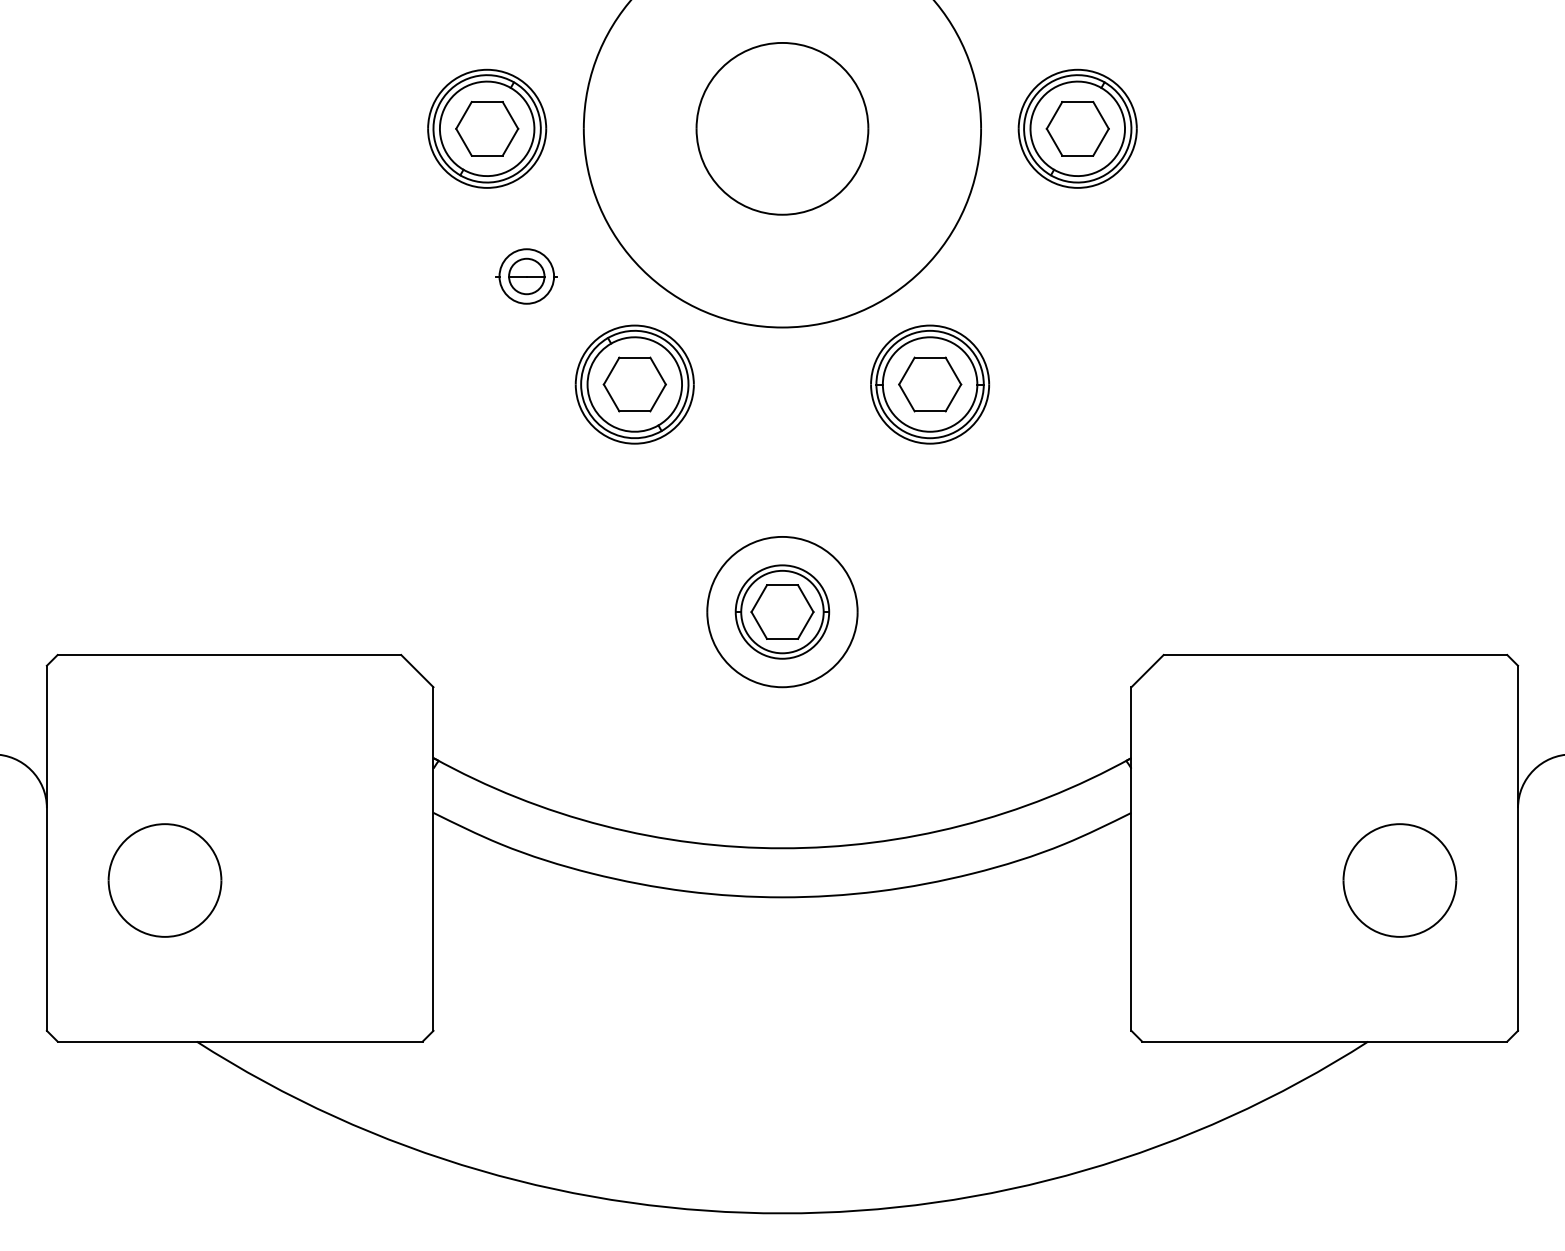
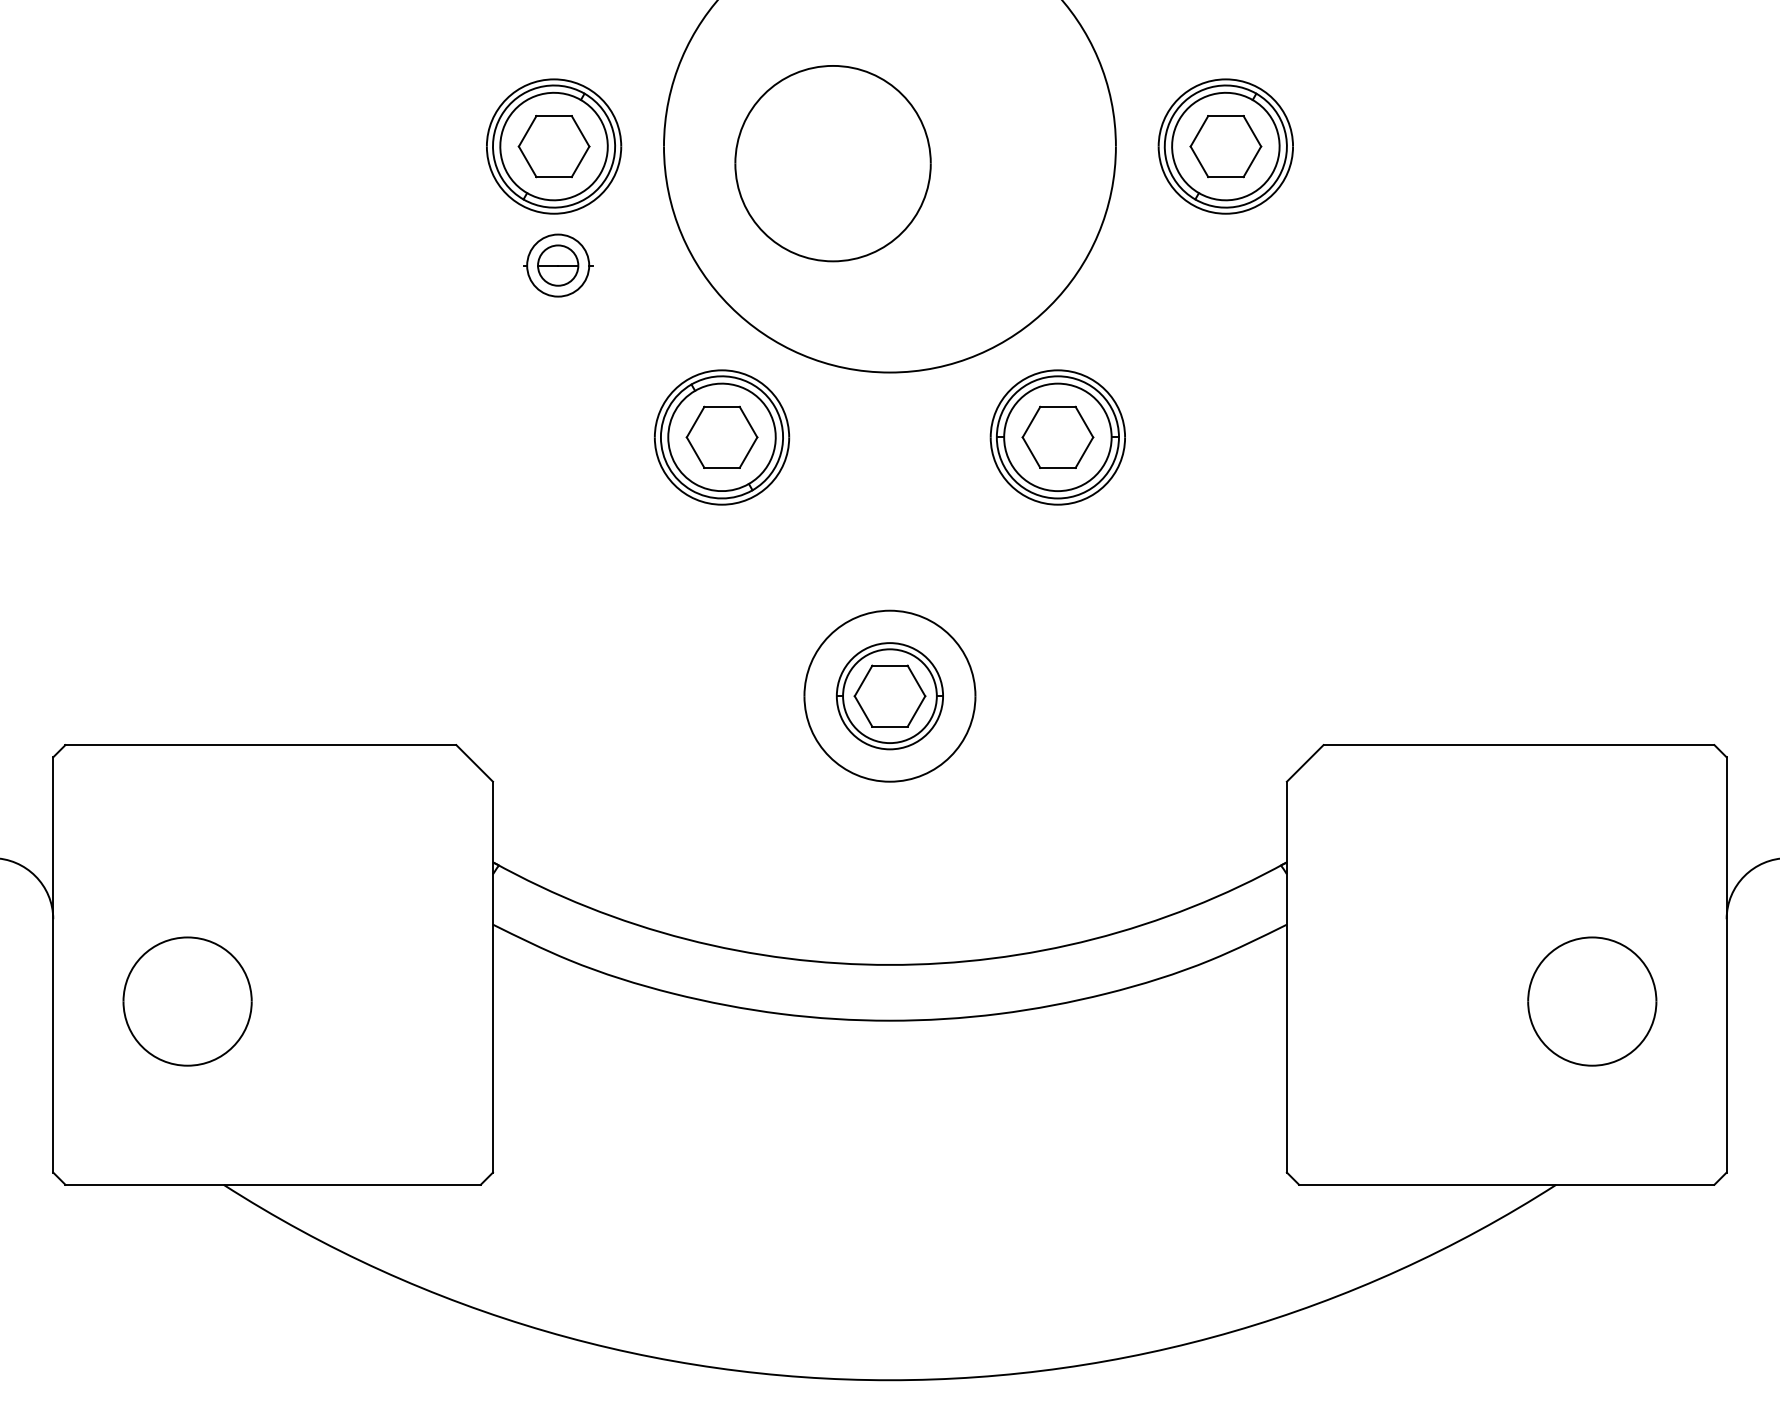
part: (782, 128) -> (833, 163), moved
part: (526, 276) -> (557, 265), moved

